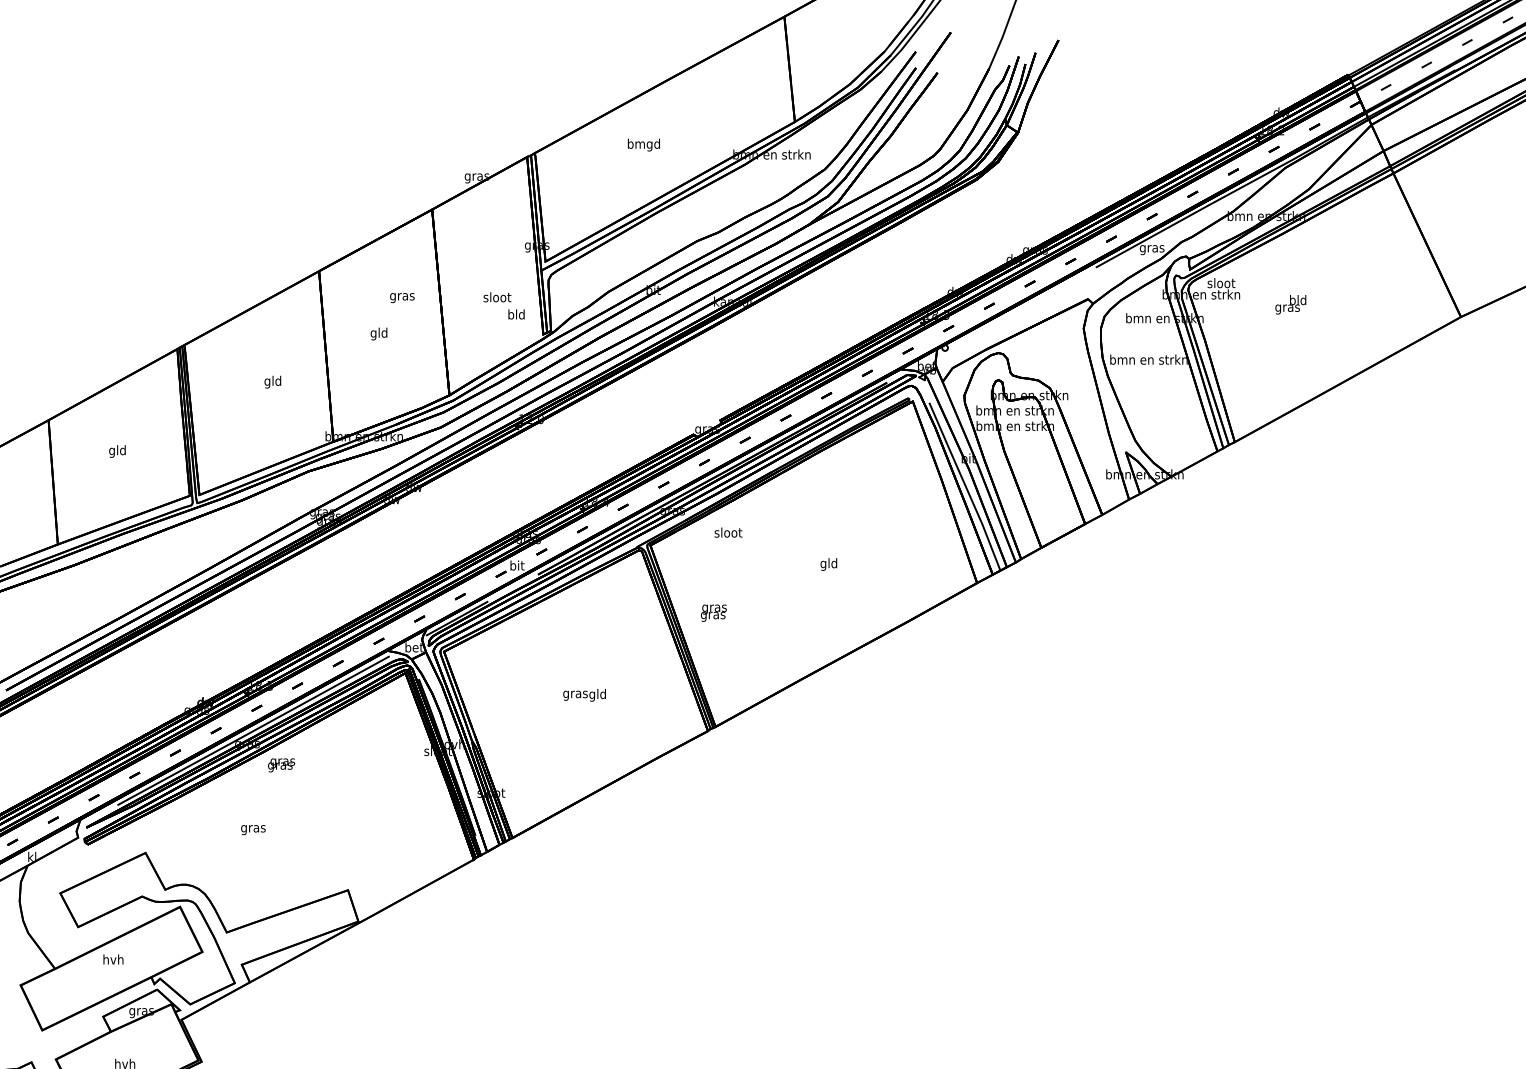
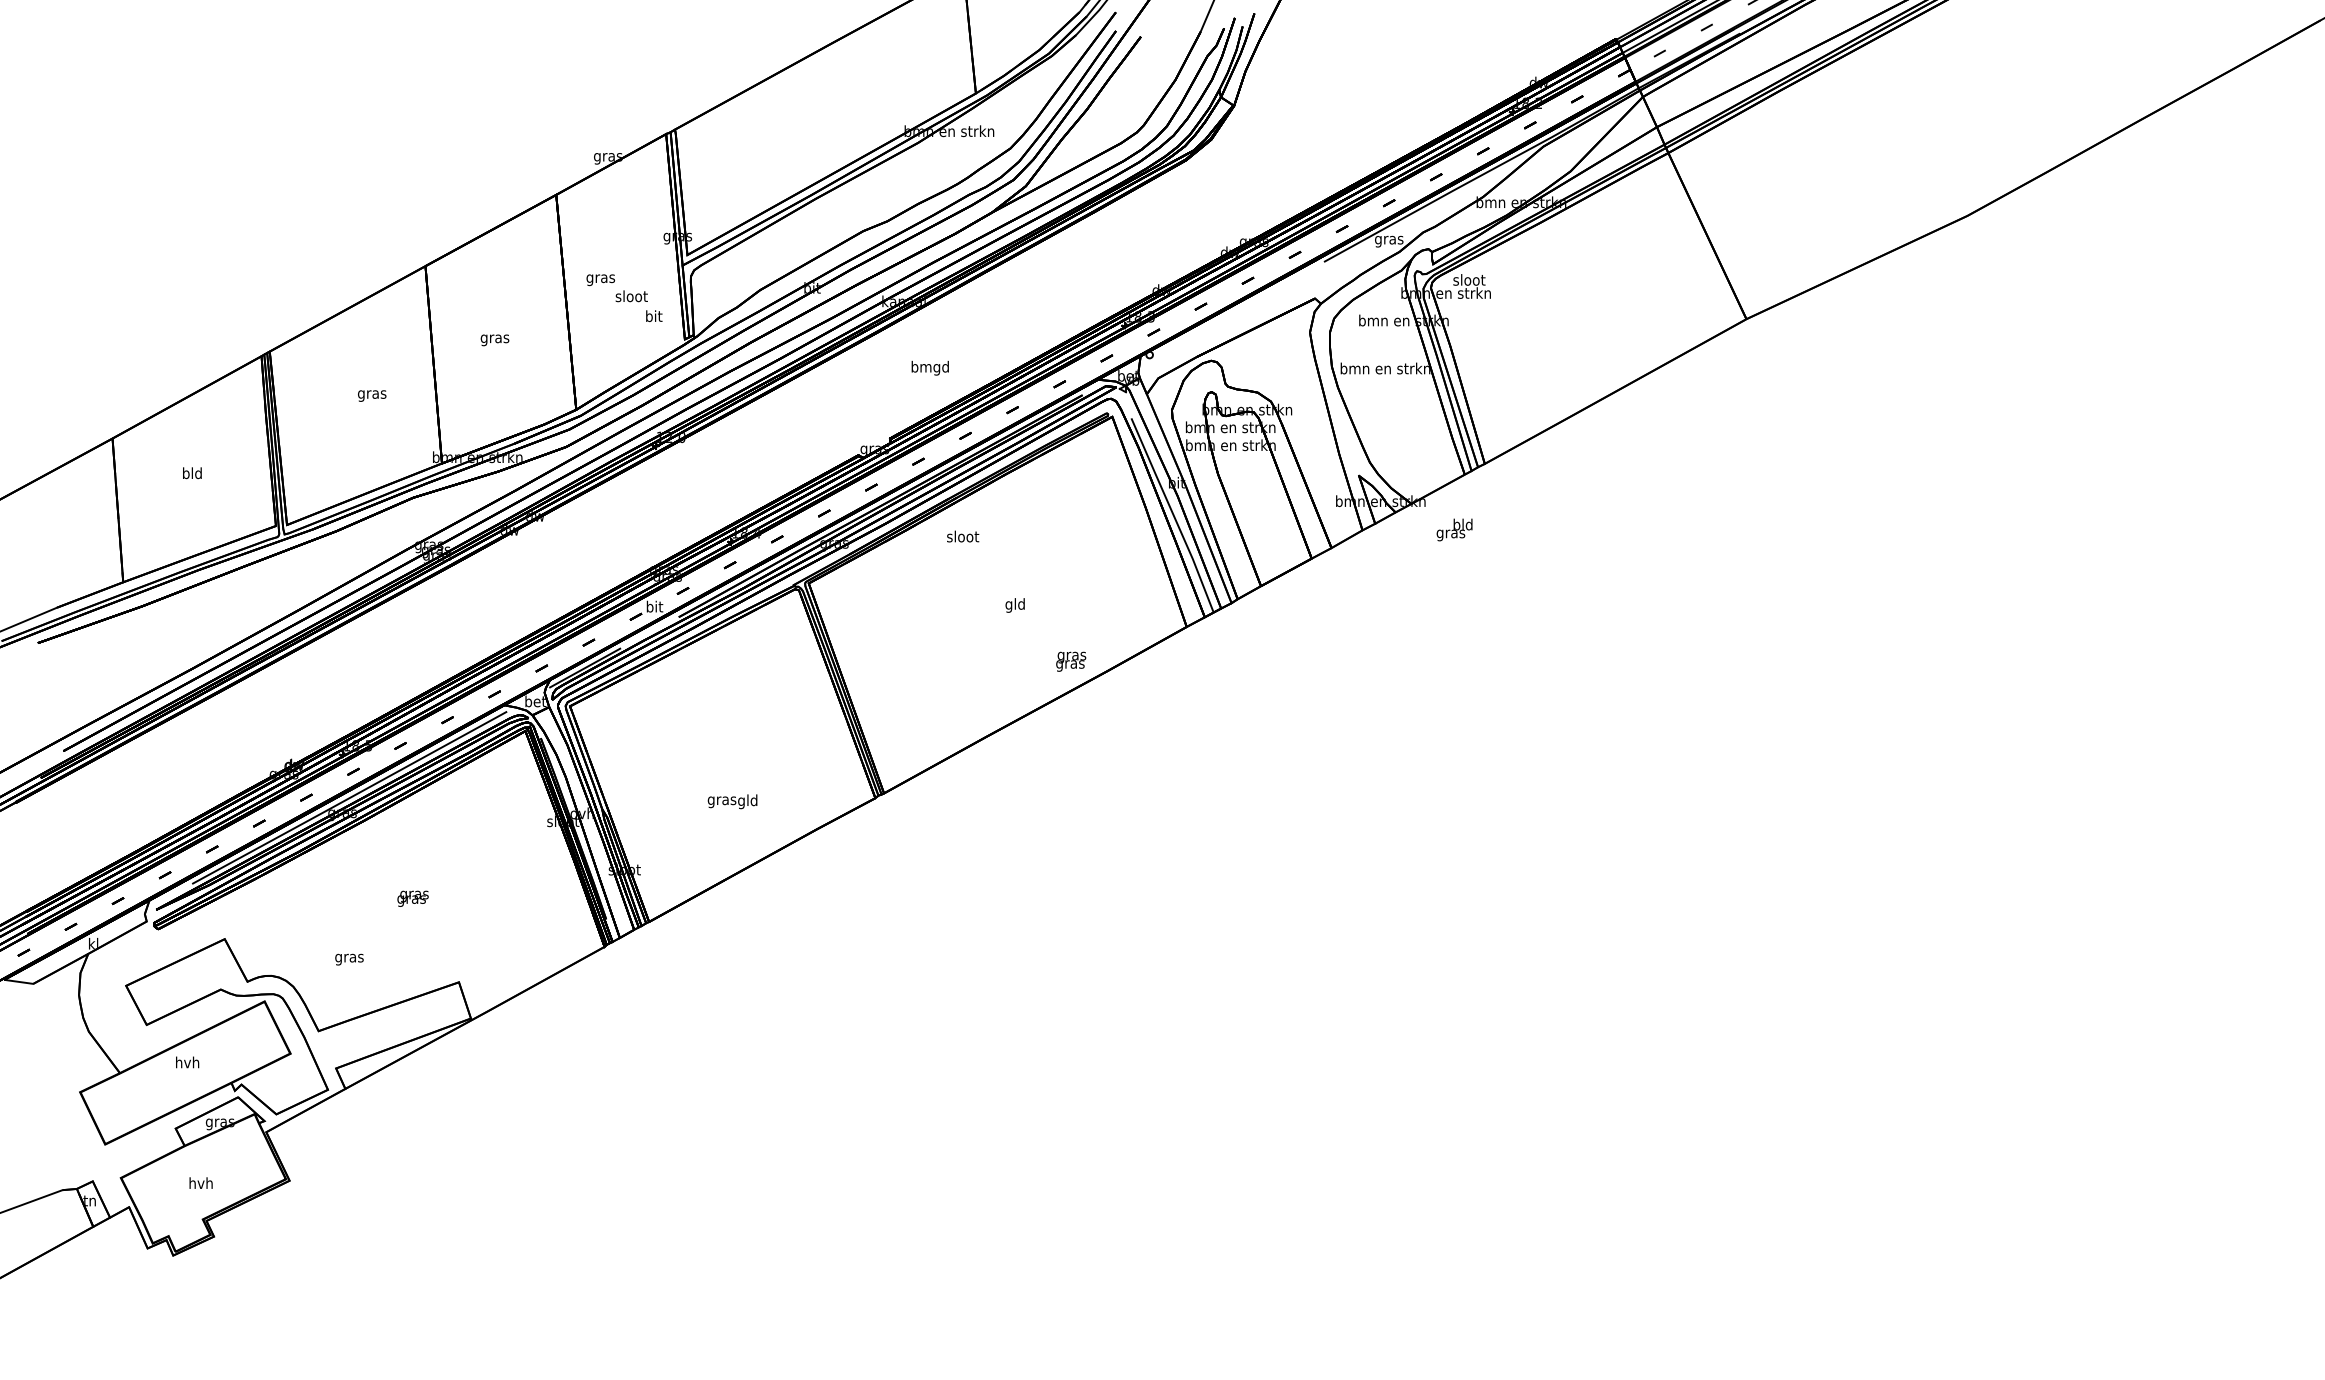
text: (643, 144) -> (929, 367), moved
text: (402, 298) -> (600, 280), moved
text: (1290, 304) -> (1454, 529), moved
text: (516, 314) -> (653, 316), bld -> bit
text: (378, 333) -> (494, 338), gld -> gras
text: (273, 382) -> (372, 394), gld -> gras
text: (111, 451) -> (185, 474), gld -> bld
text: (728, 532) -> (963, 536), moved
text: (714, 612) -> (1071, 661), moved
text: (584, 695) -> (732, 801), moved
text: (281, 765) -> (412, 898), moved
text: (253, 829) -> (349, 959), moved

